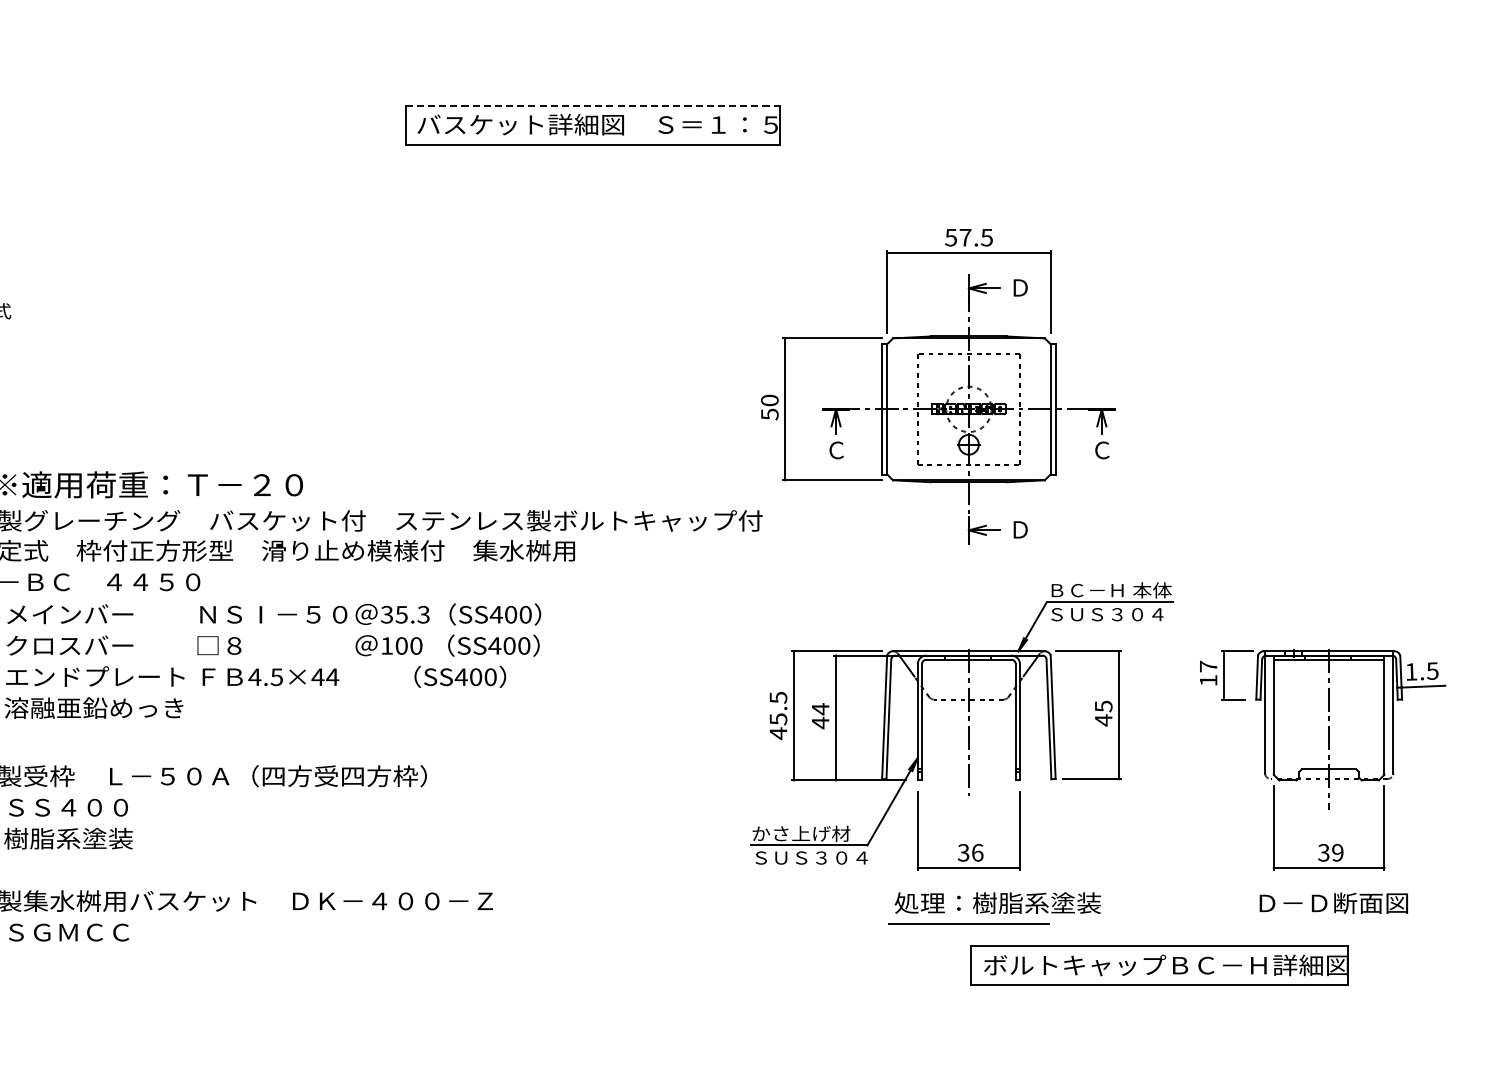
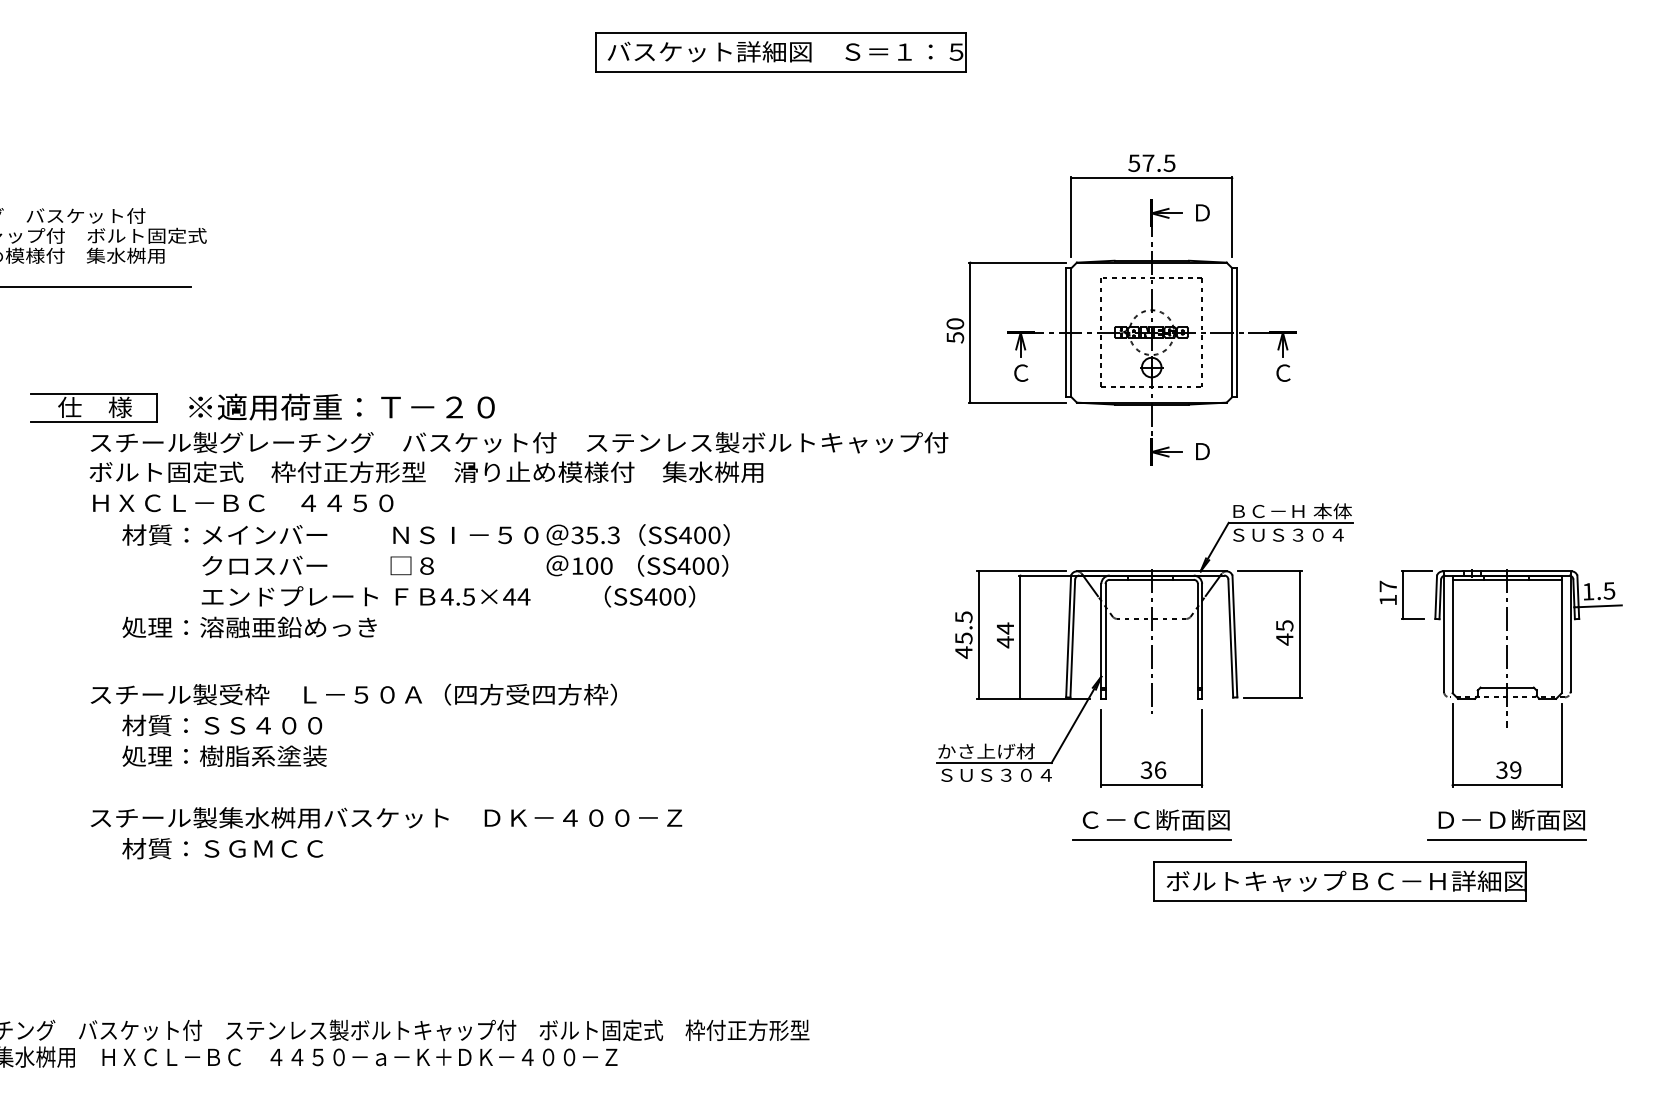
line: (592, 106) -> (780, 33), dashed -> solid
text: (997, 902) -> (1179, 819), 処理：樹脂系塗装 -> Ｃ－Ｃ断面図
line: (1328, 924) -> (1506, 840), added

